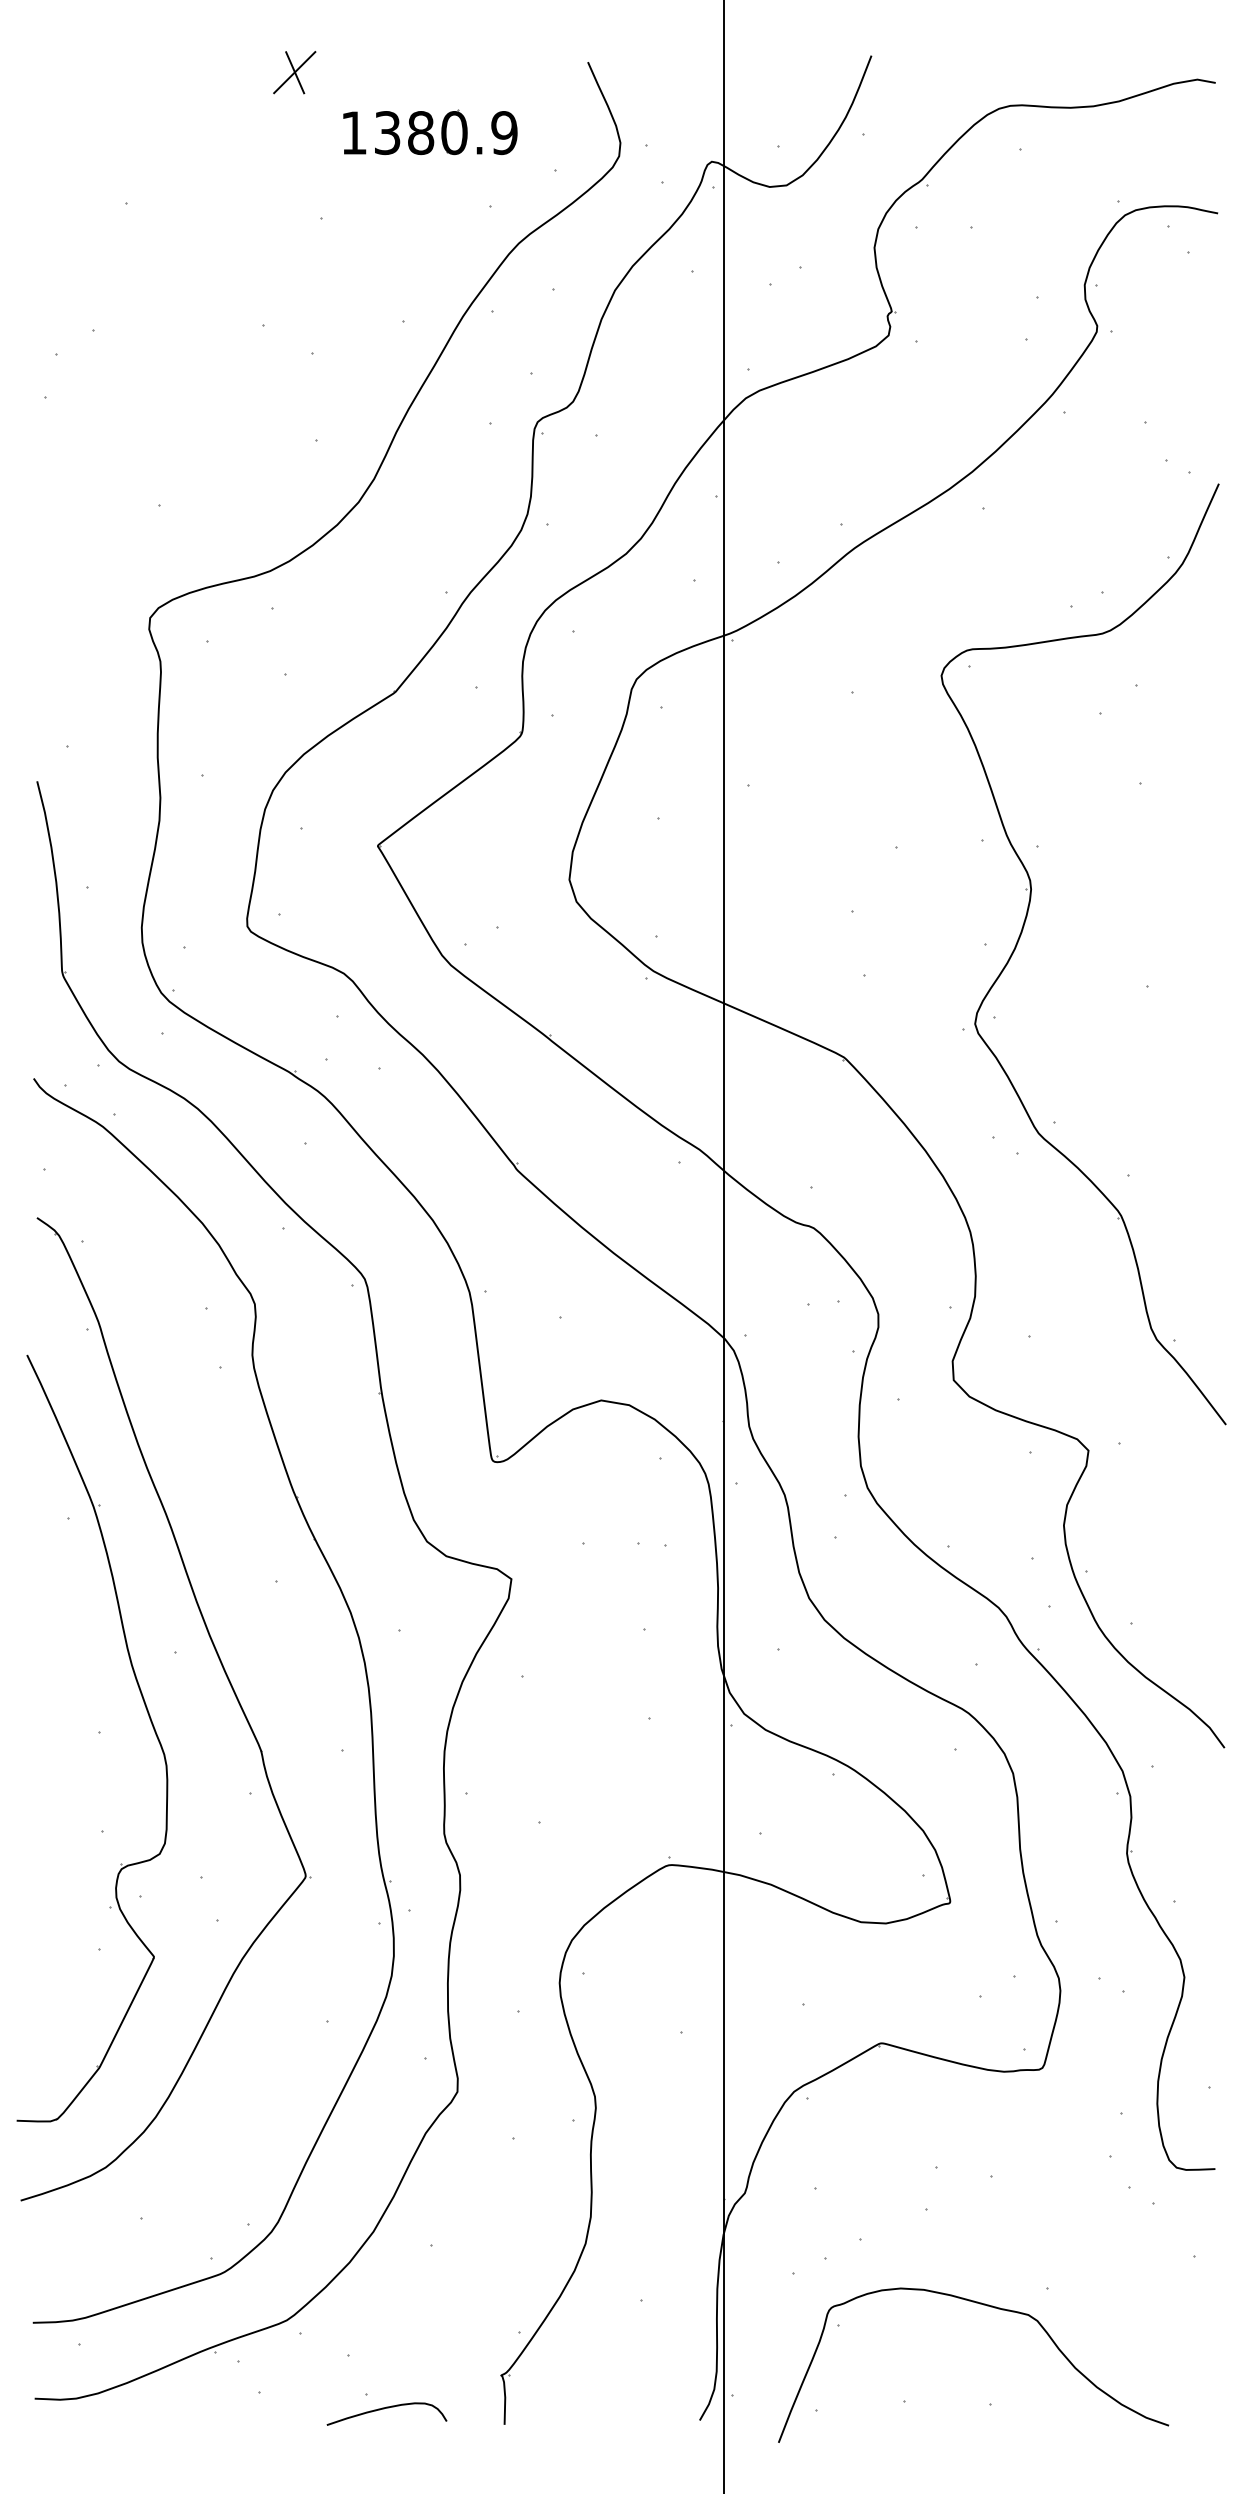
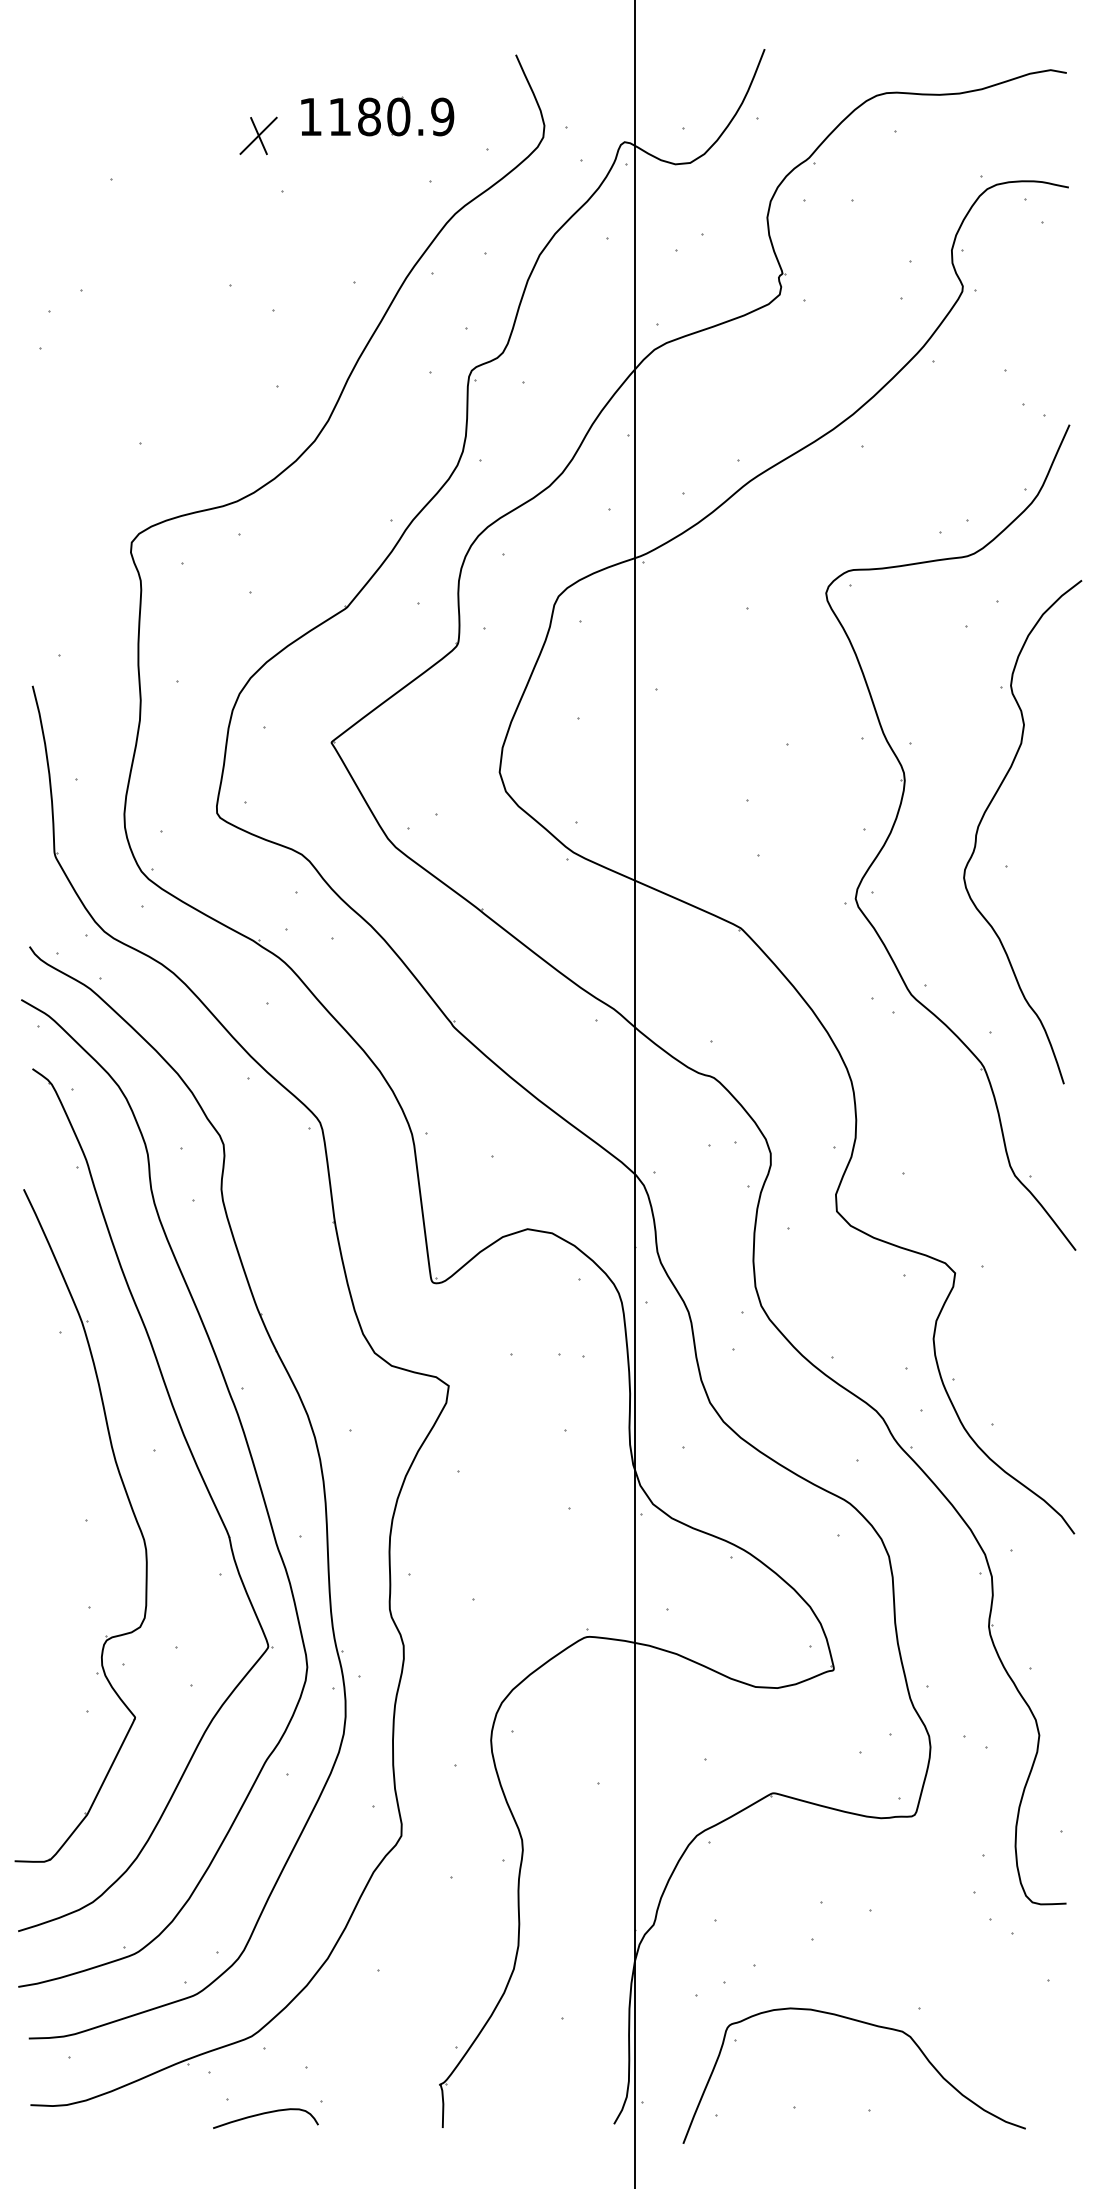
part: (294, 72) -> (258, 135), moved
text: (387, 133) -> (340, 117), 1380.9 -> 1180.9
curve: (1124, 924) -> (986, 811), added
curve: (289, 1674) -> (254, 1469), added
curve: (384, 2409) -> (263, 2114), moved

